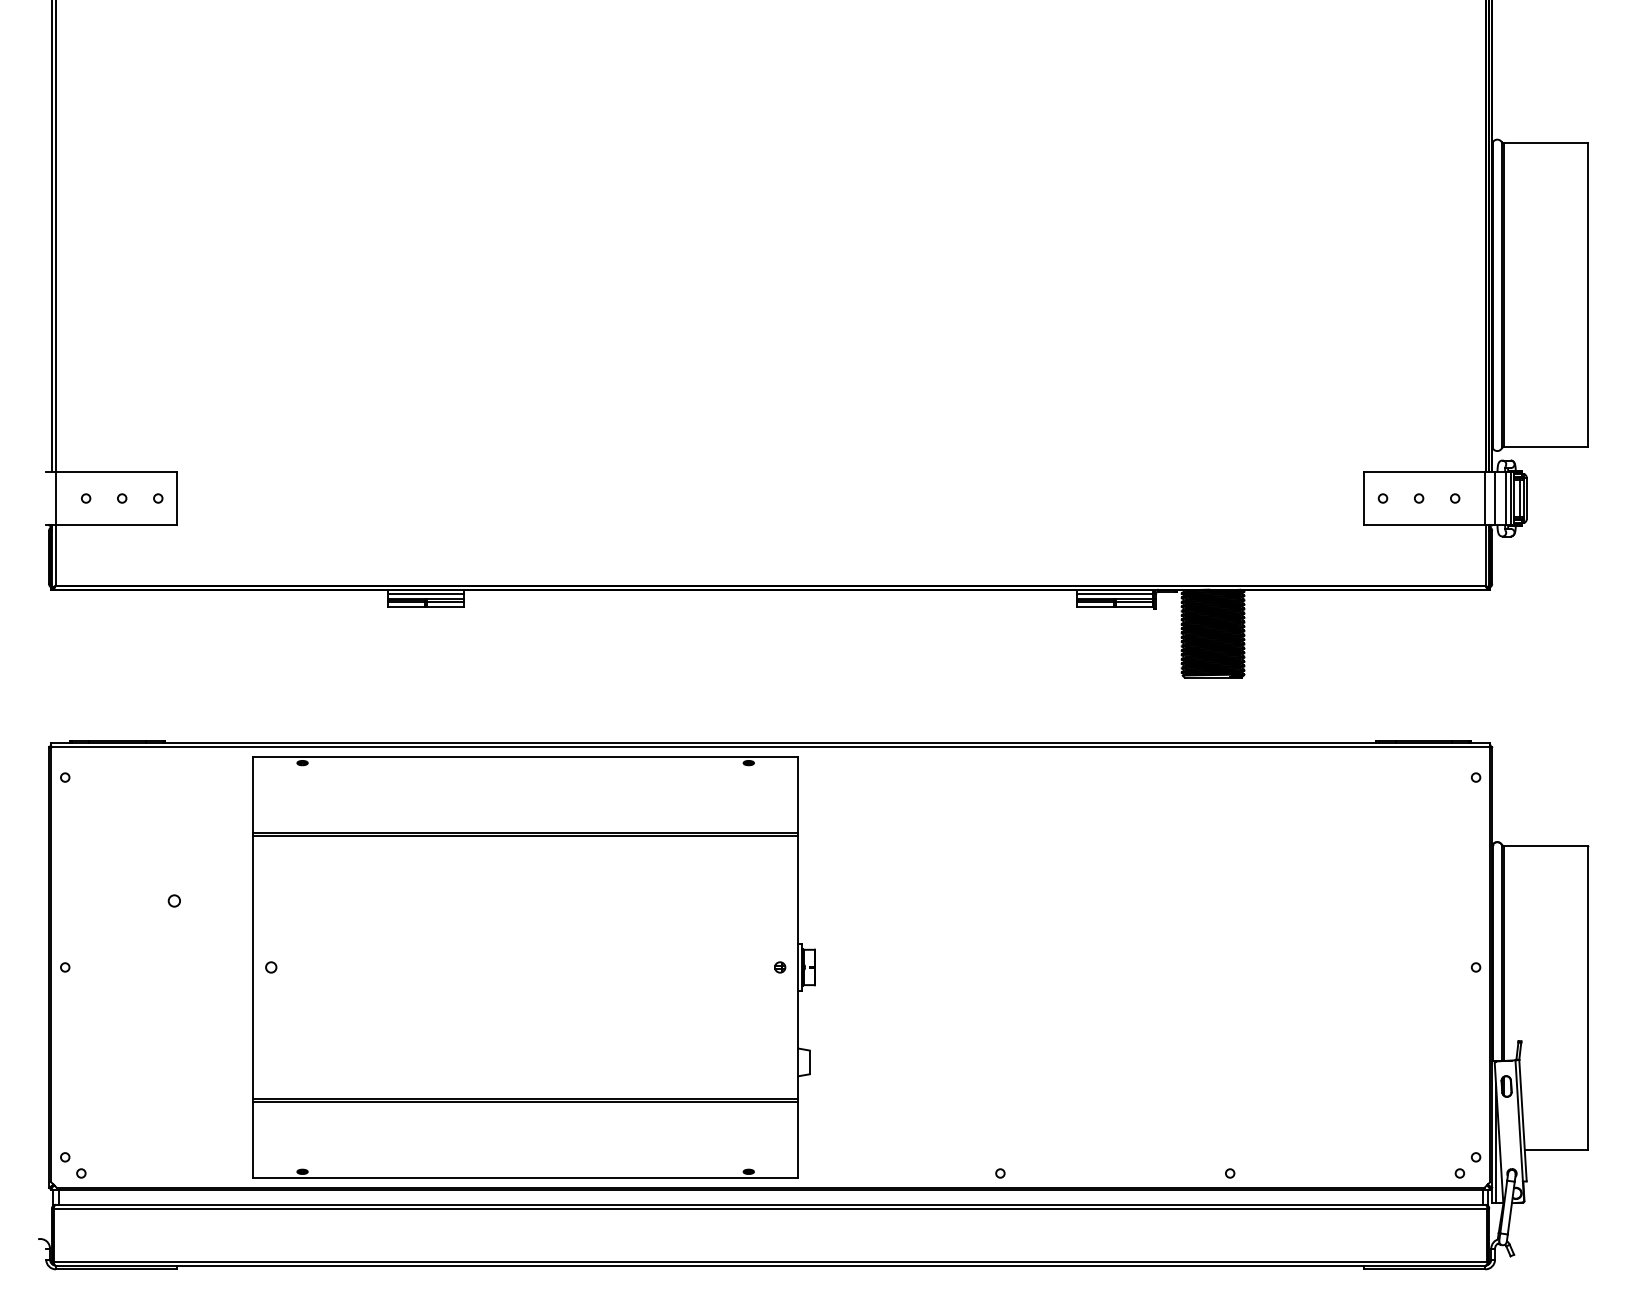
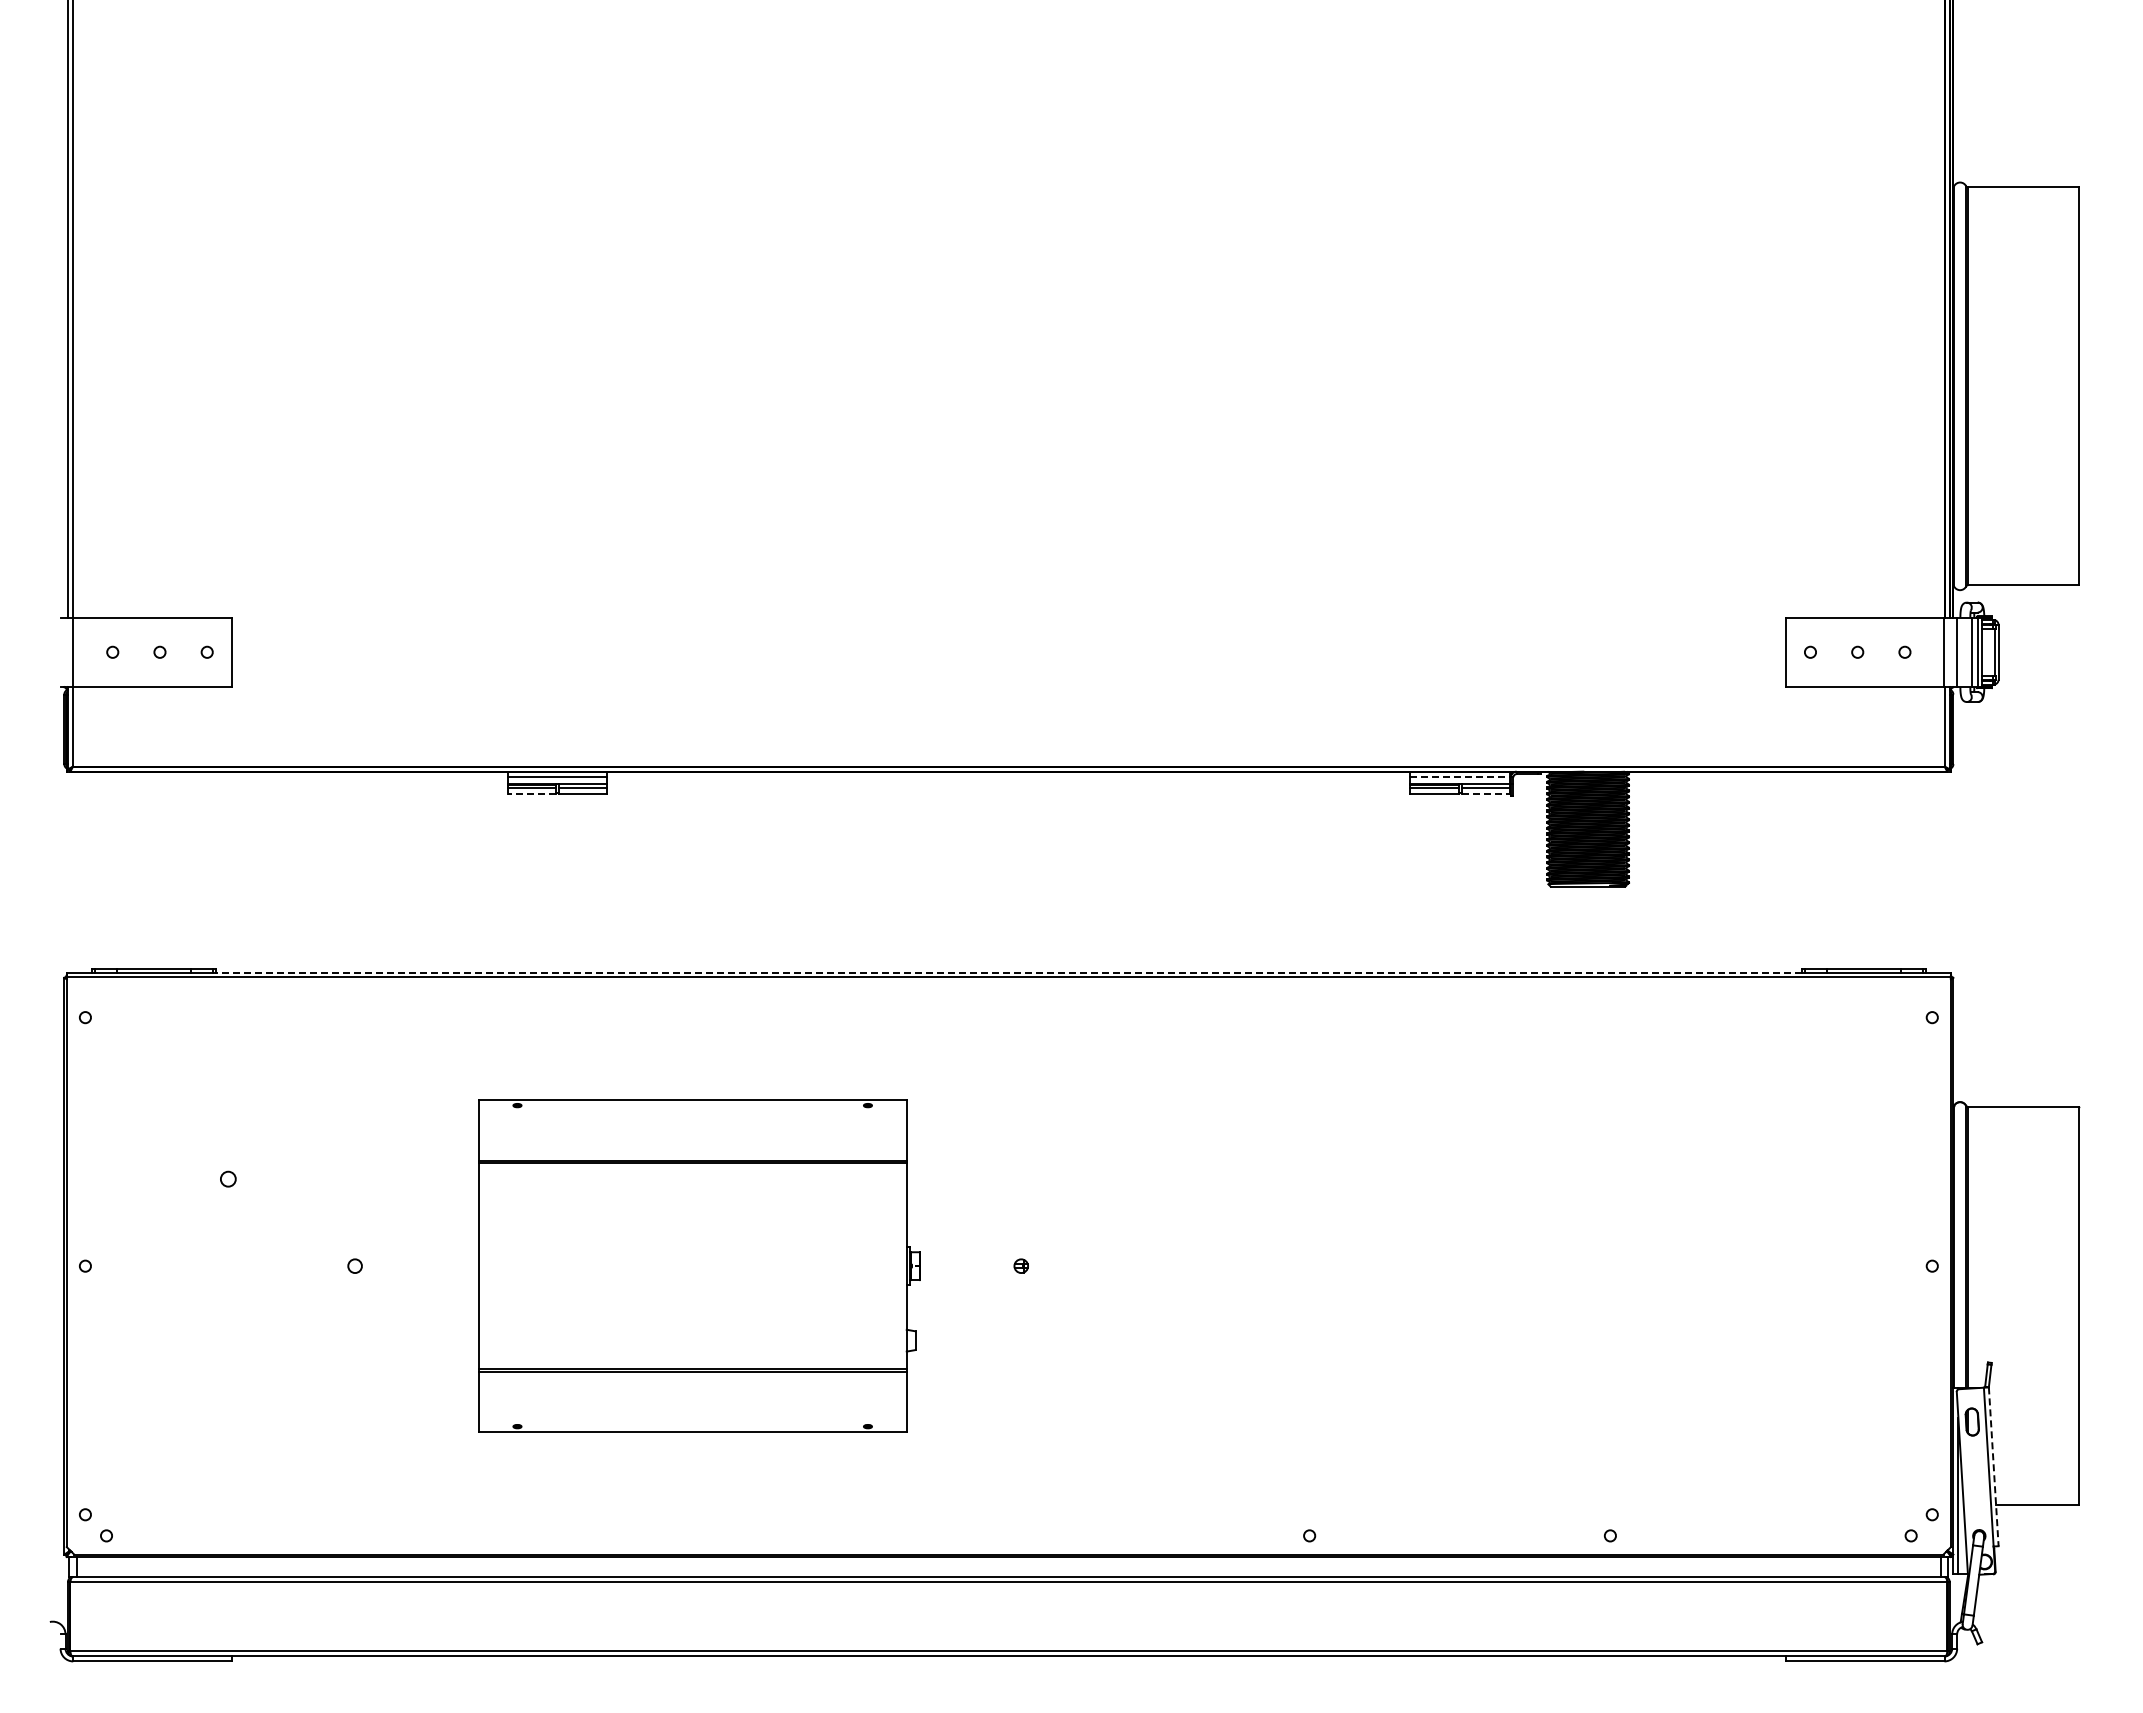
line: (1519, 497) -> (1989, 651), removed
line: (1115, 594) -> (1460, 777), solid -> dashed
line: (405, 607) -> (531, 794), solid -> dashed
line: (1135, 607) -> (1486, 794), solid -> dashed
line: (770, 743) -> (1008, 972), solid -> dashed
part: (534, 966) -> (699, 1265), size x0.6
line: (1522, 1120) -> (1993, 1466), solid -> dashed

